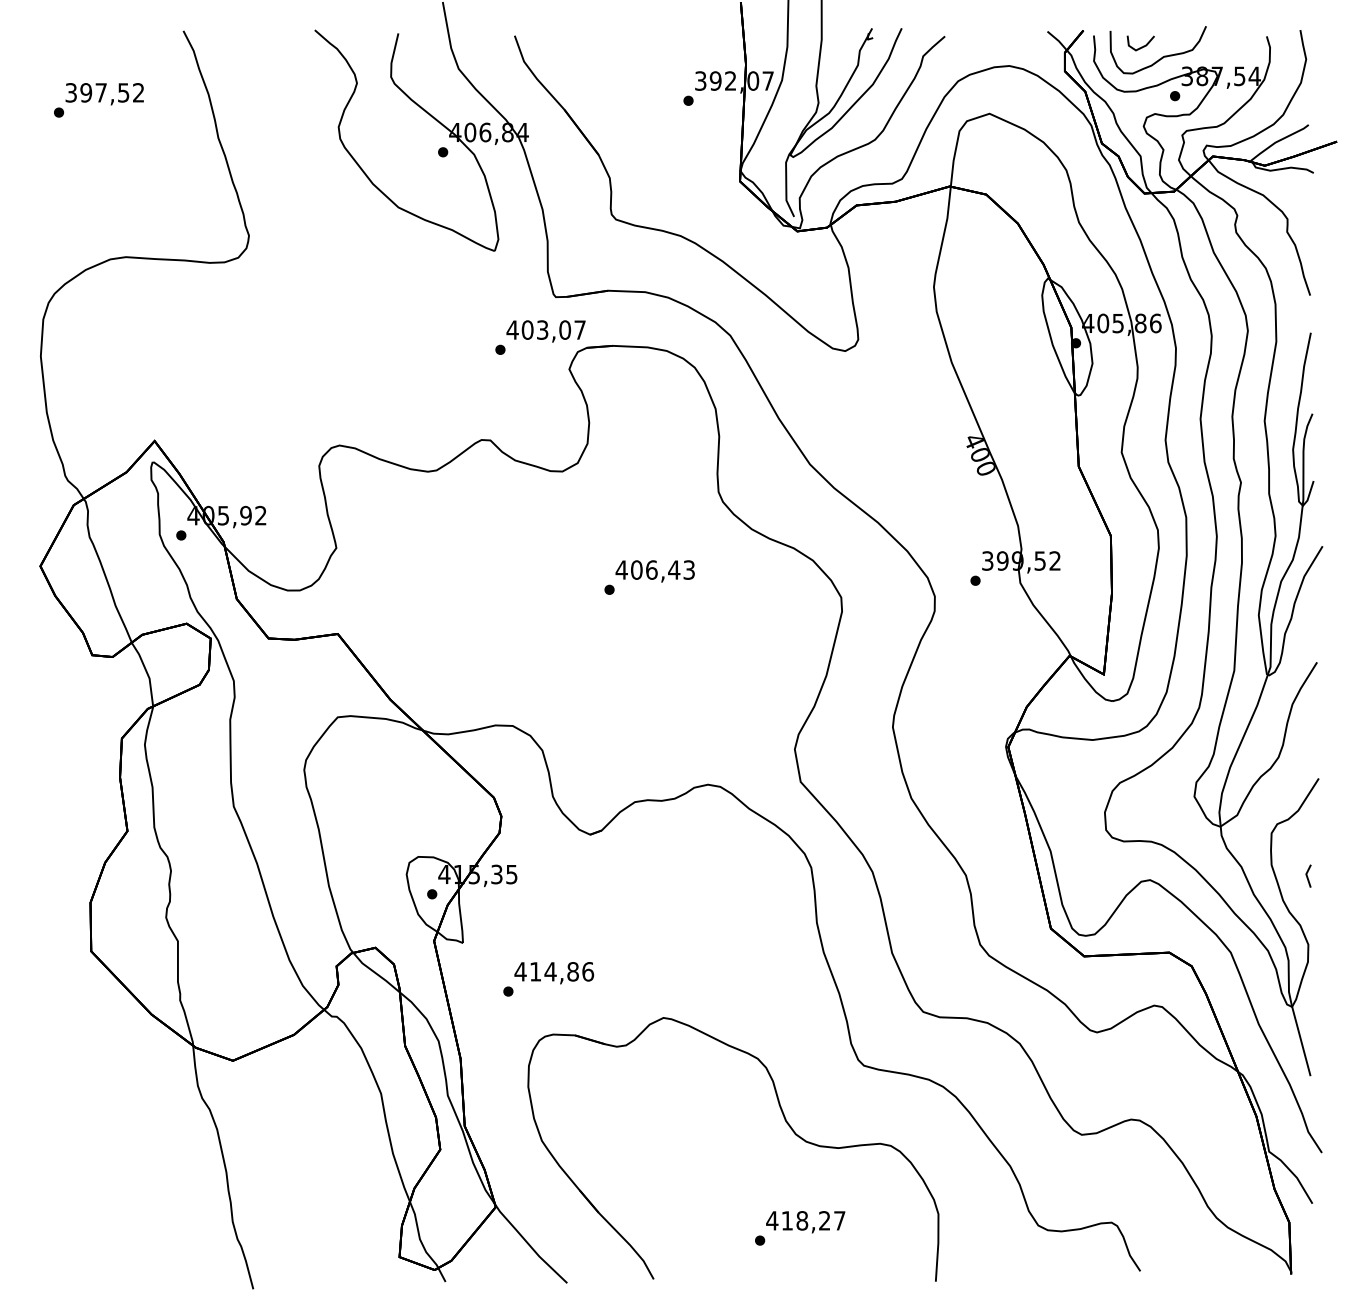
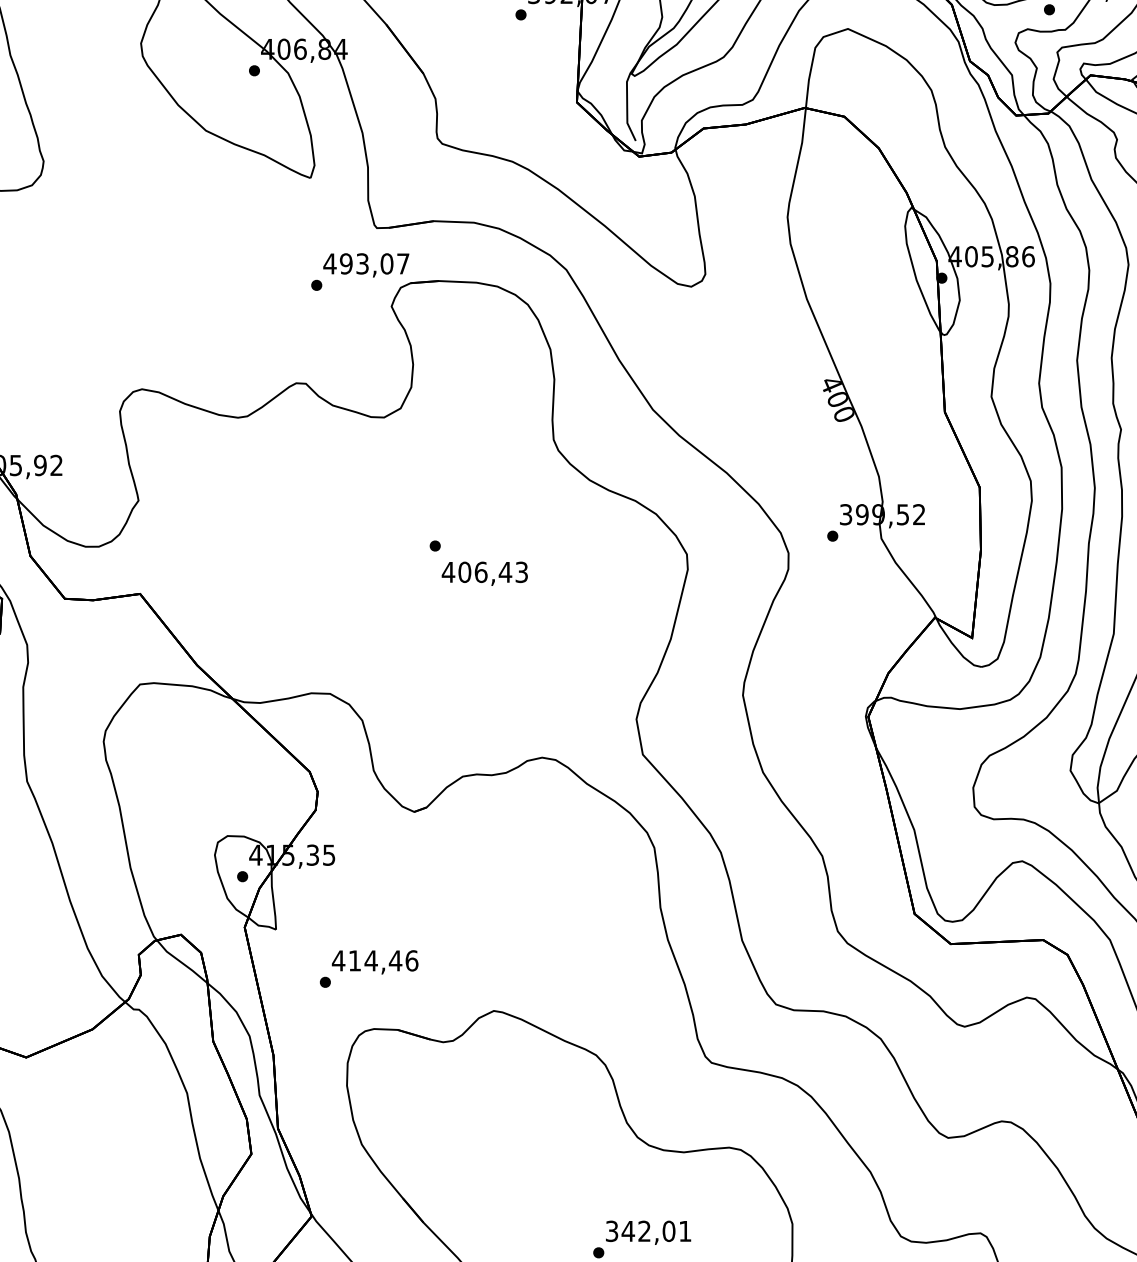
text: (527, 329) -> (346, 263), 403,07 -> 493,07
text: (654, 571) -> (484, 573), moved
text: (572, 971) -> (395, 960), 414,86 -> 414,46
text: (805, 1220) -> (648, 1230), 418,27 -> 342,01

